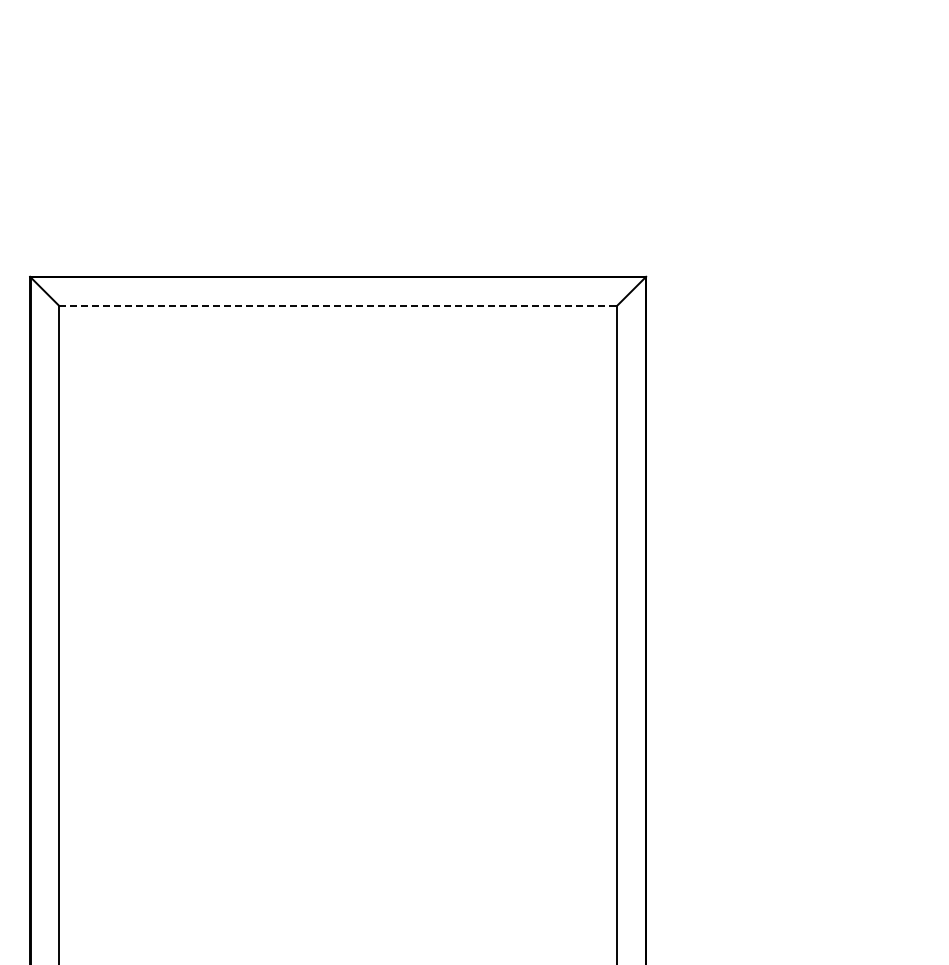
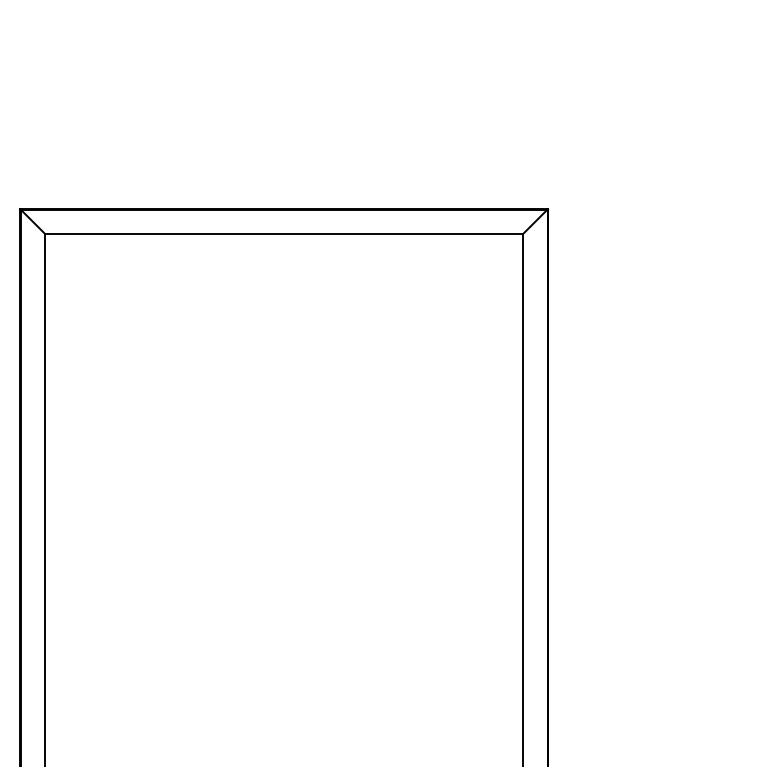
line: (338, 305) -> (284, 233), dashed -> solid

